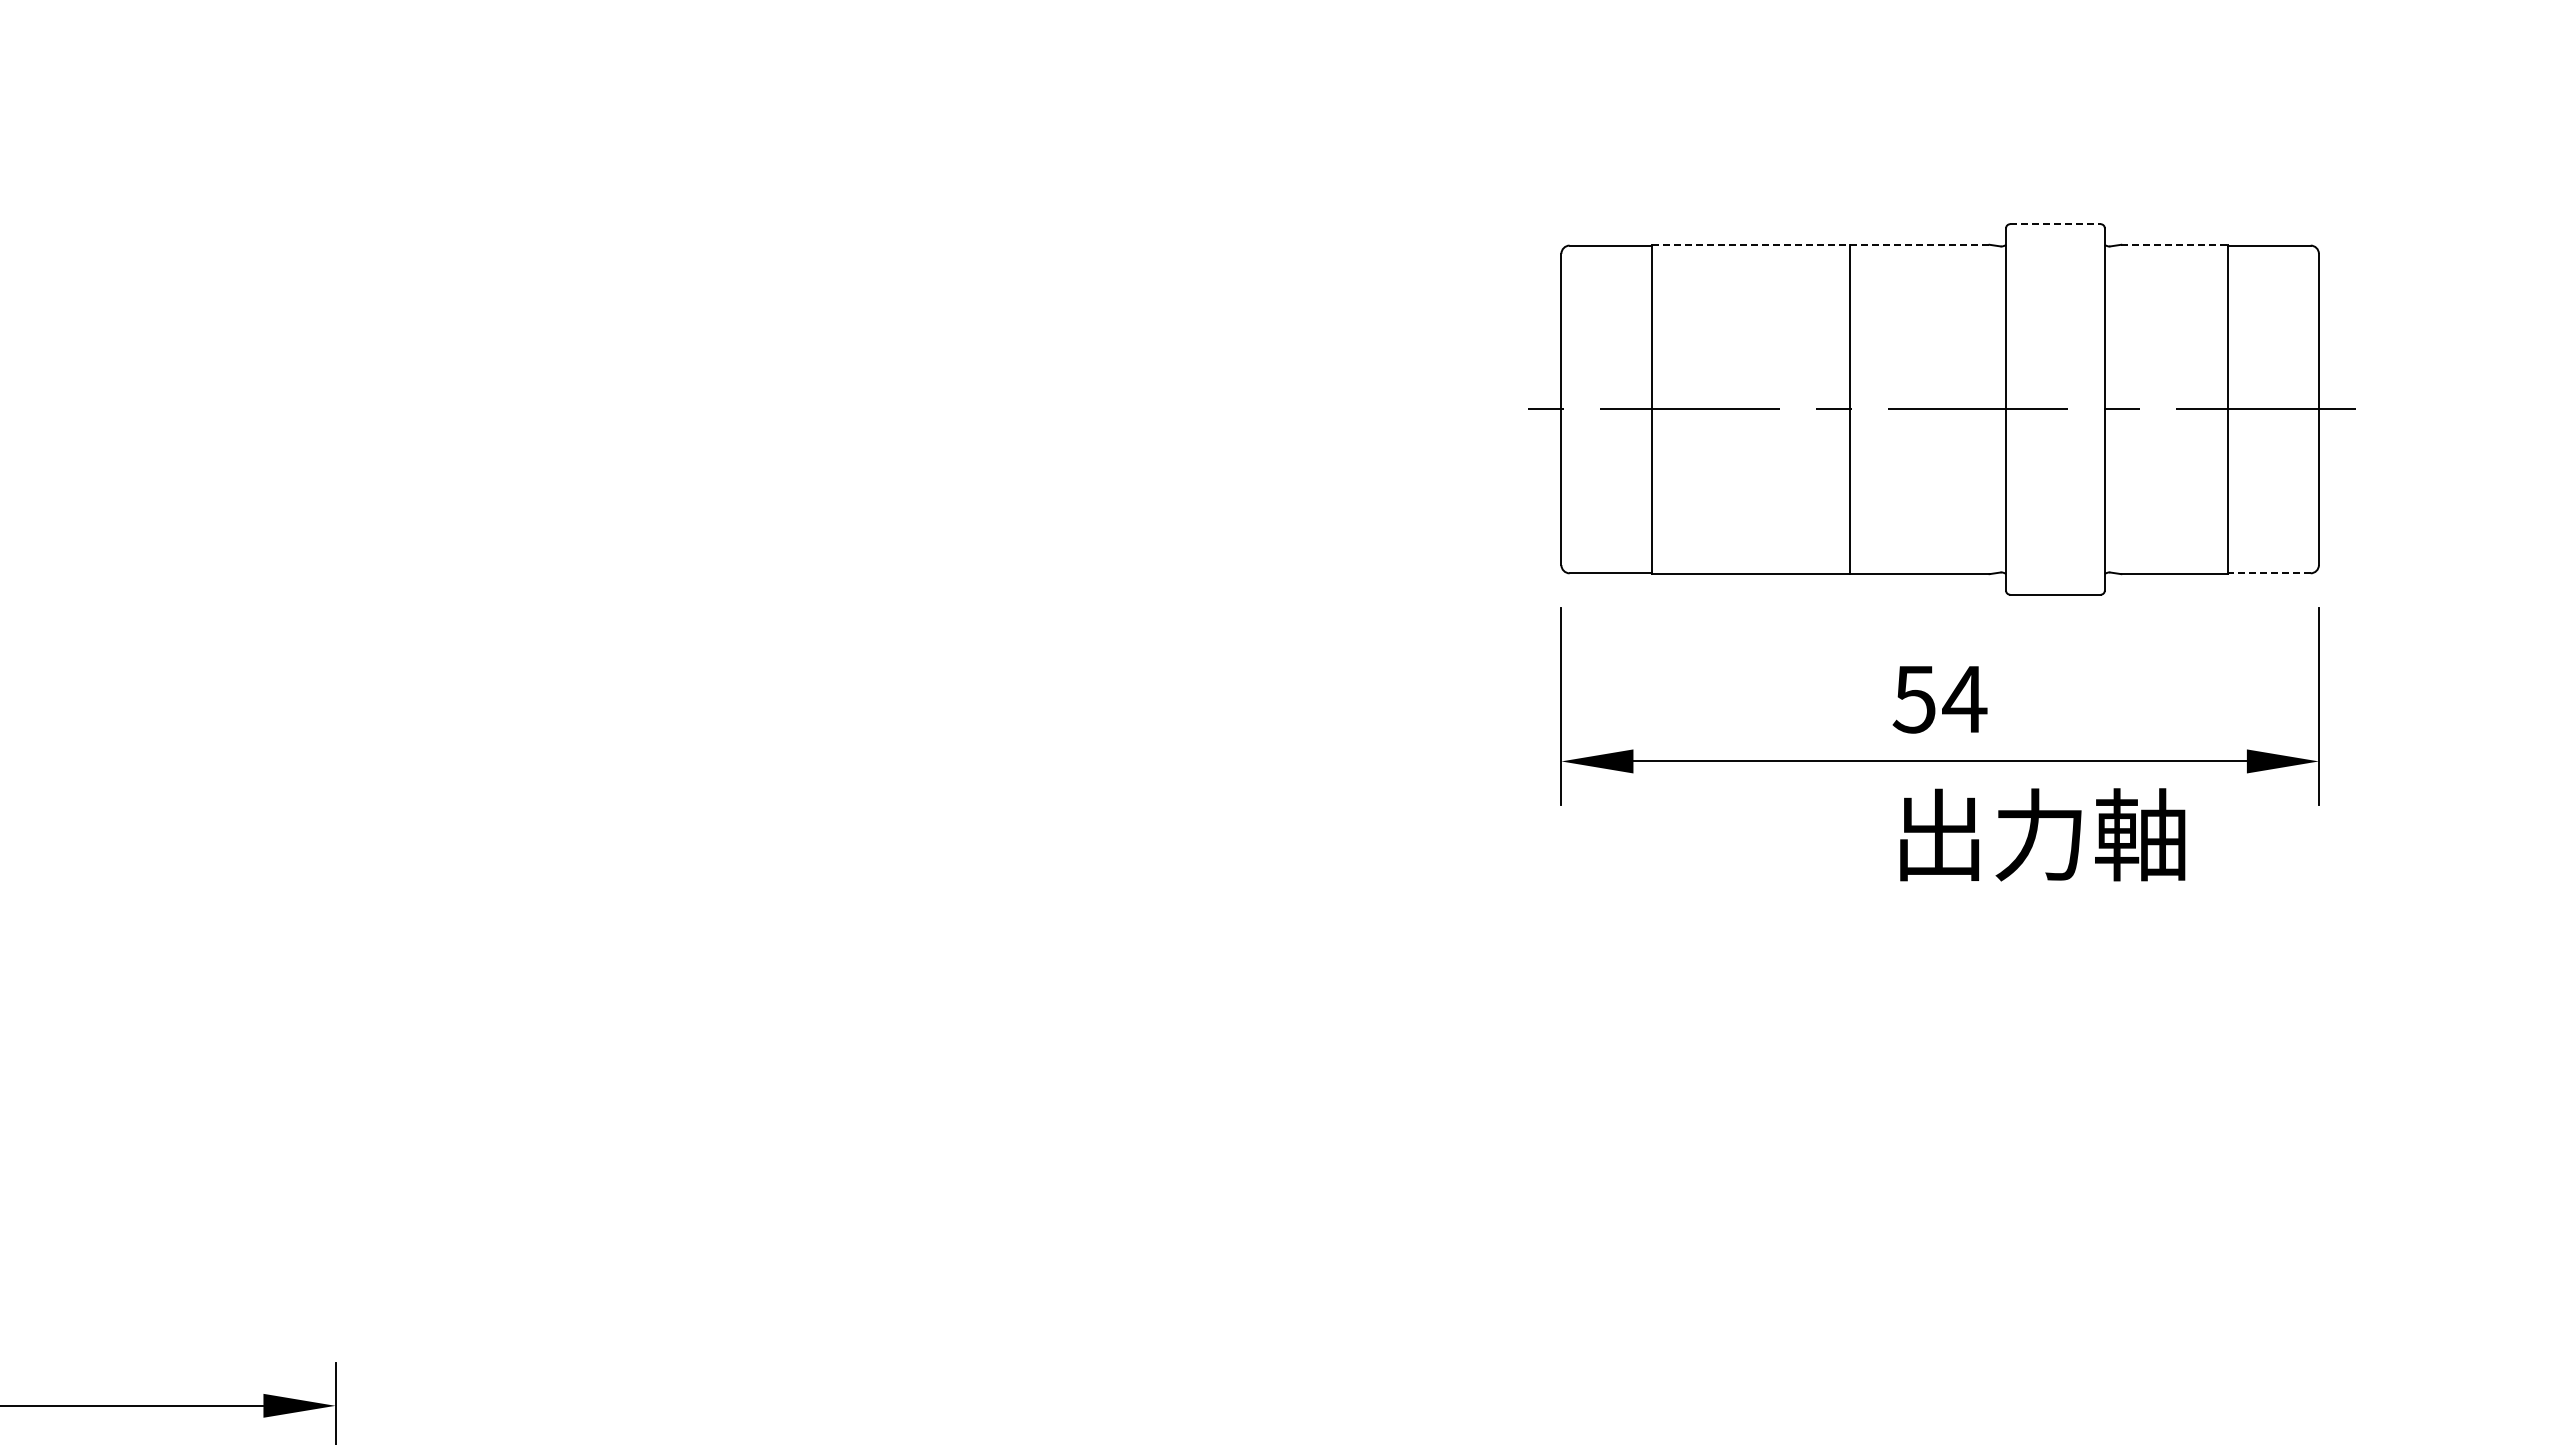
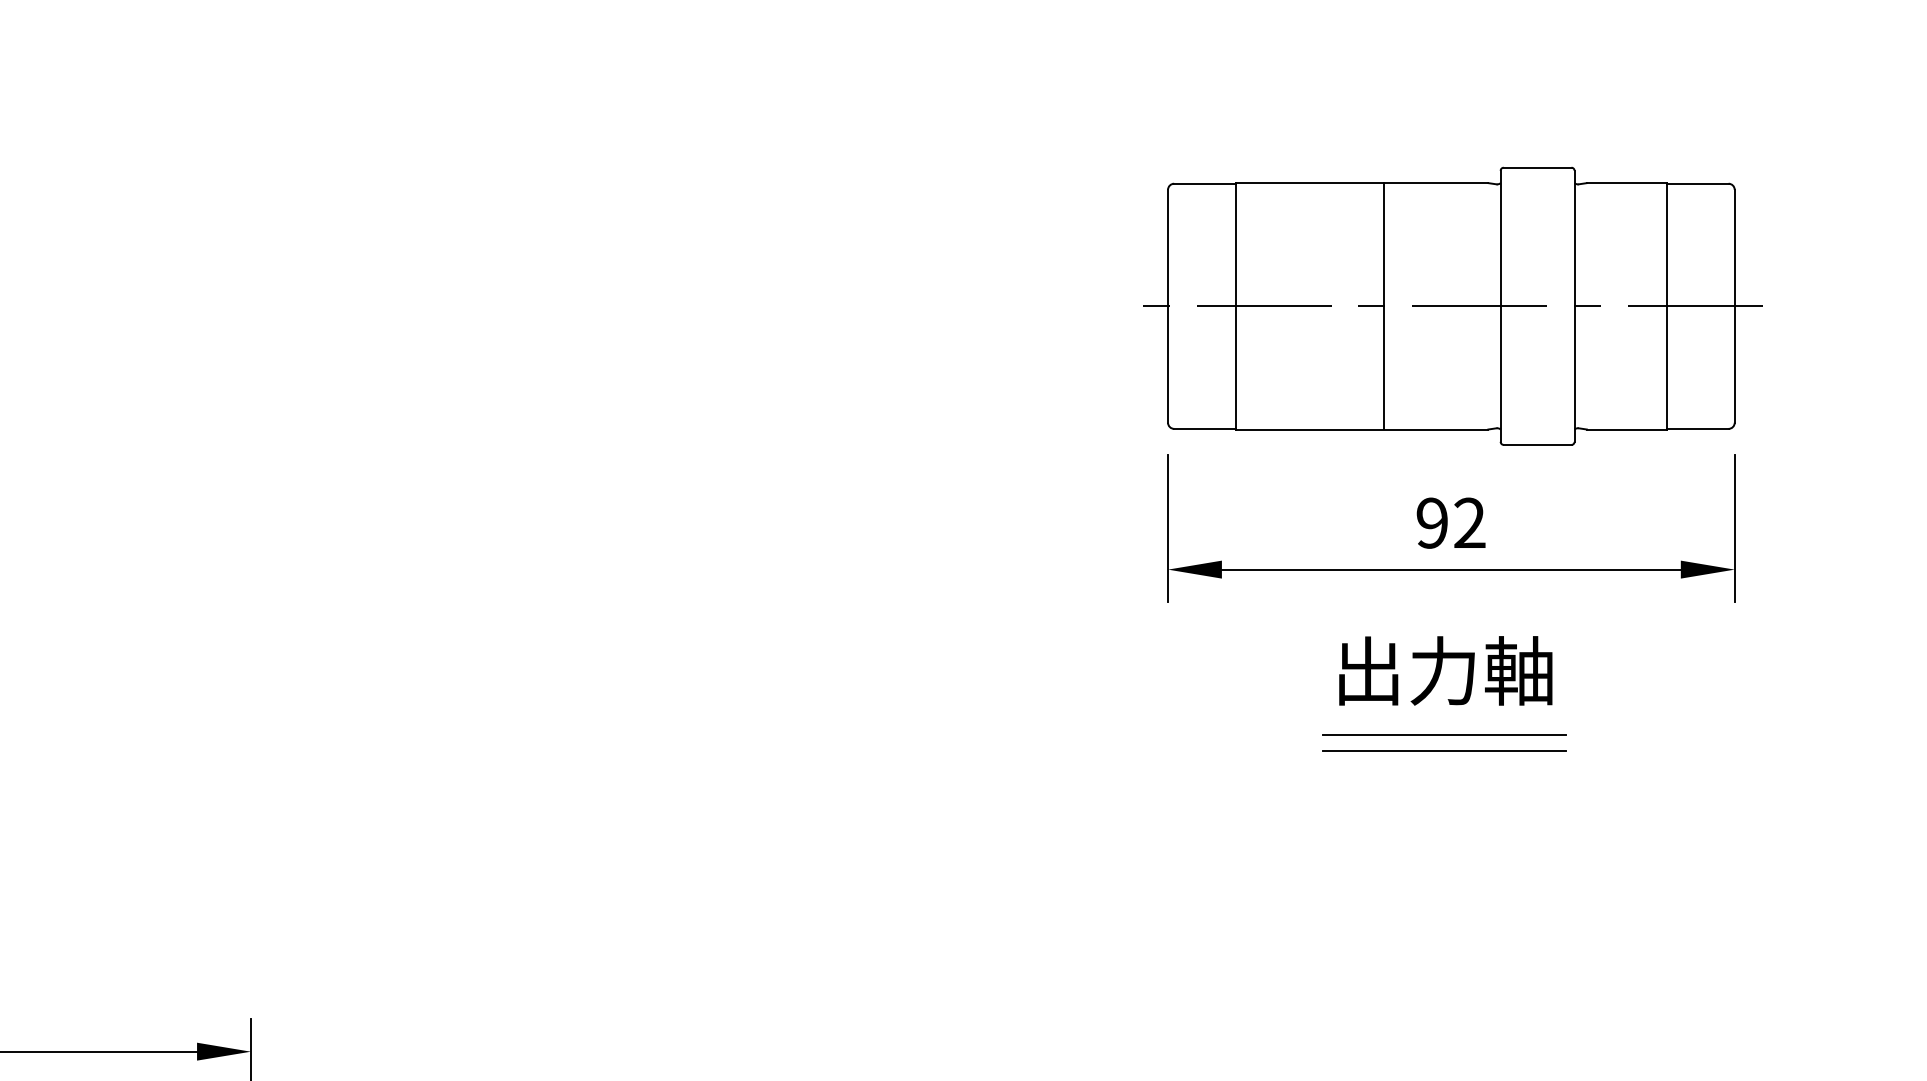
line: (2055, 224) -> (1537, 167), dashed -> solid
line: (1820, 244) -> (1361, 182), dashed -> solid
line: (2174, 244) -> (1626, 182), dashed -> solid
line: (2269, 573) -> (1697, 429), dashed -> solid
text: (1939, 699) -> (1450, 523), 54 -> 92
text: (2042, 834) -> (1445, 670), moved
line: (1930, 983) -> (1444, 735), added
line: (1930, 1003) -> (1444, 750), added

